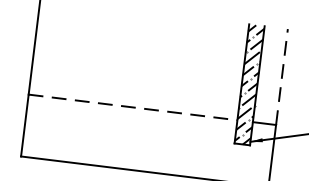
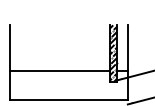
line: (282, 77) -> (128, 48), dashed -> solid
line: (133, 106) -> (60, 70), dashed -> solid

